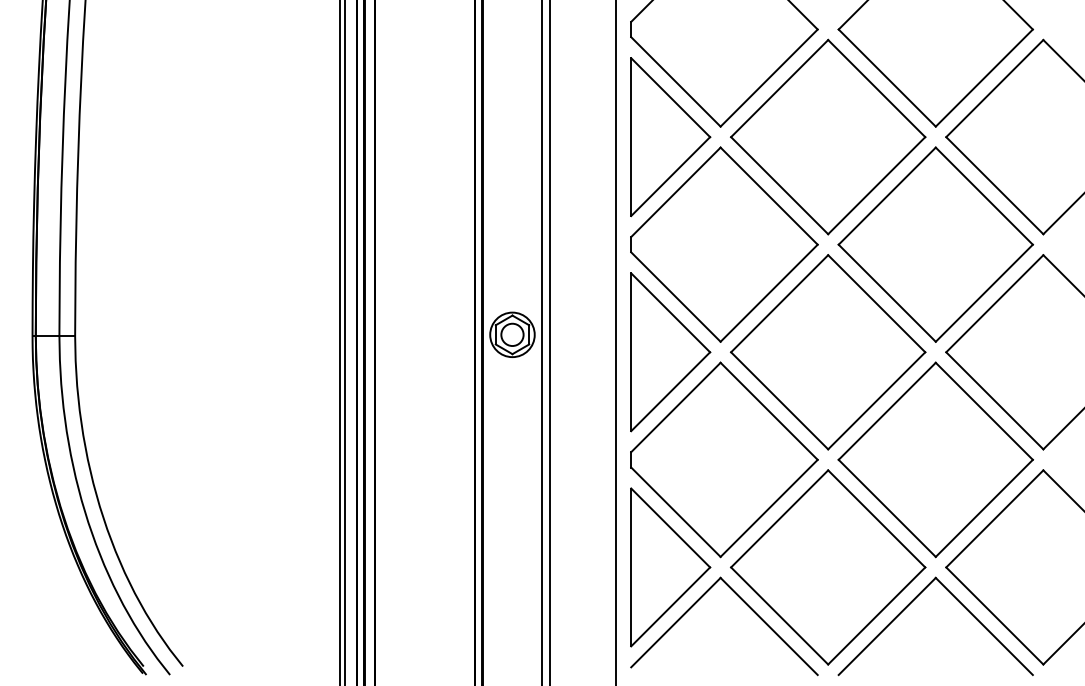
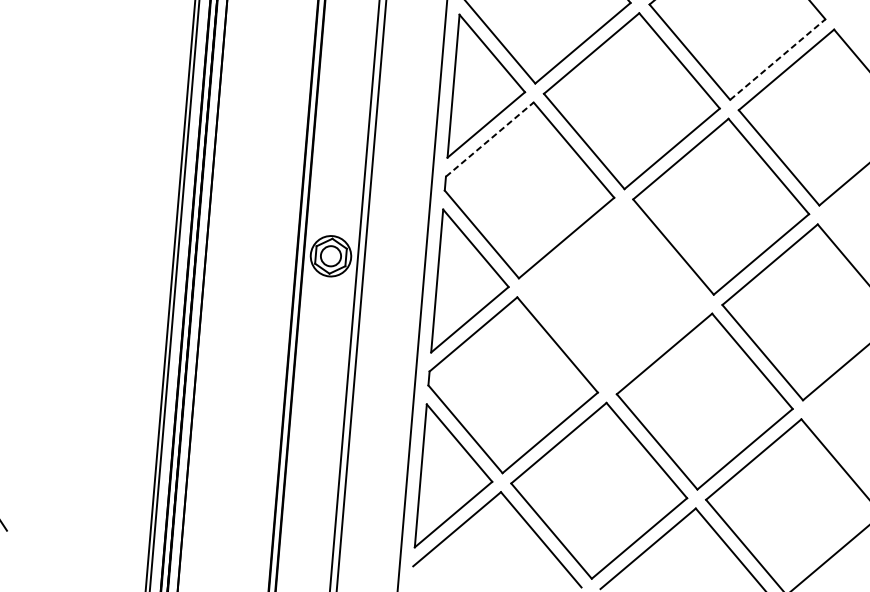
line: (984, 78) -> (777, 59), solid -> dashed
line: (676, 191) -> (490, 138), solid -> dashed
part: (828, 352) -> (615, 296), removed

